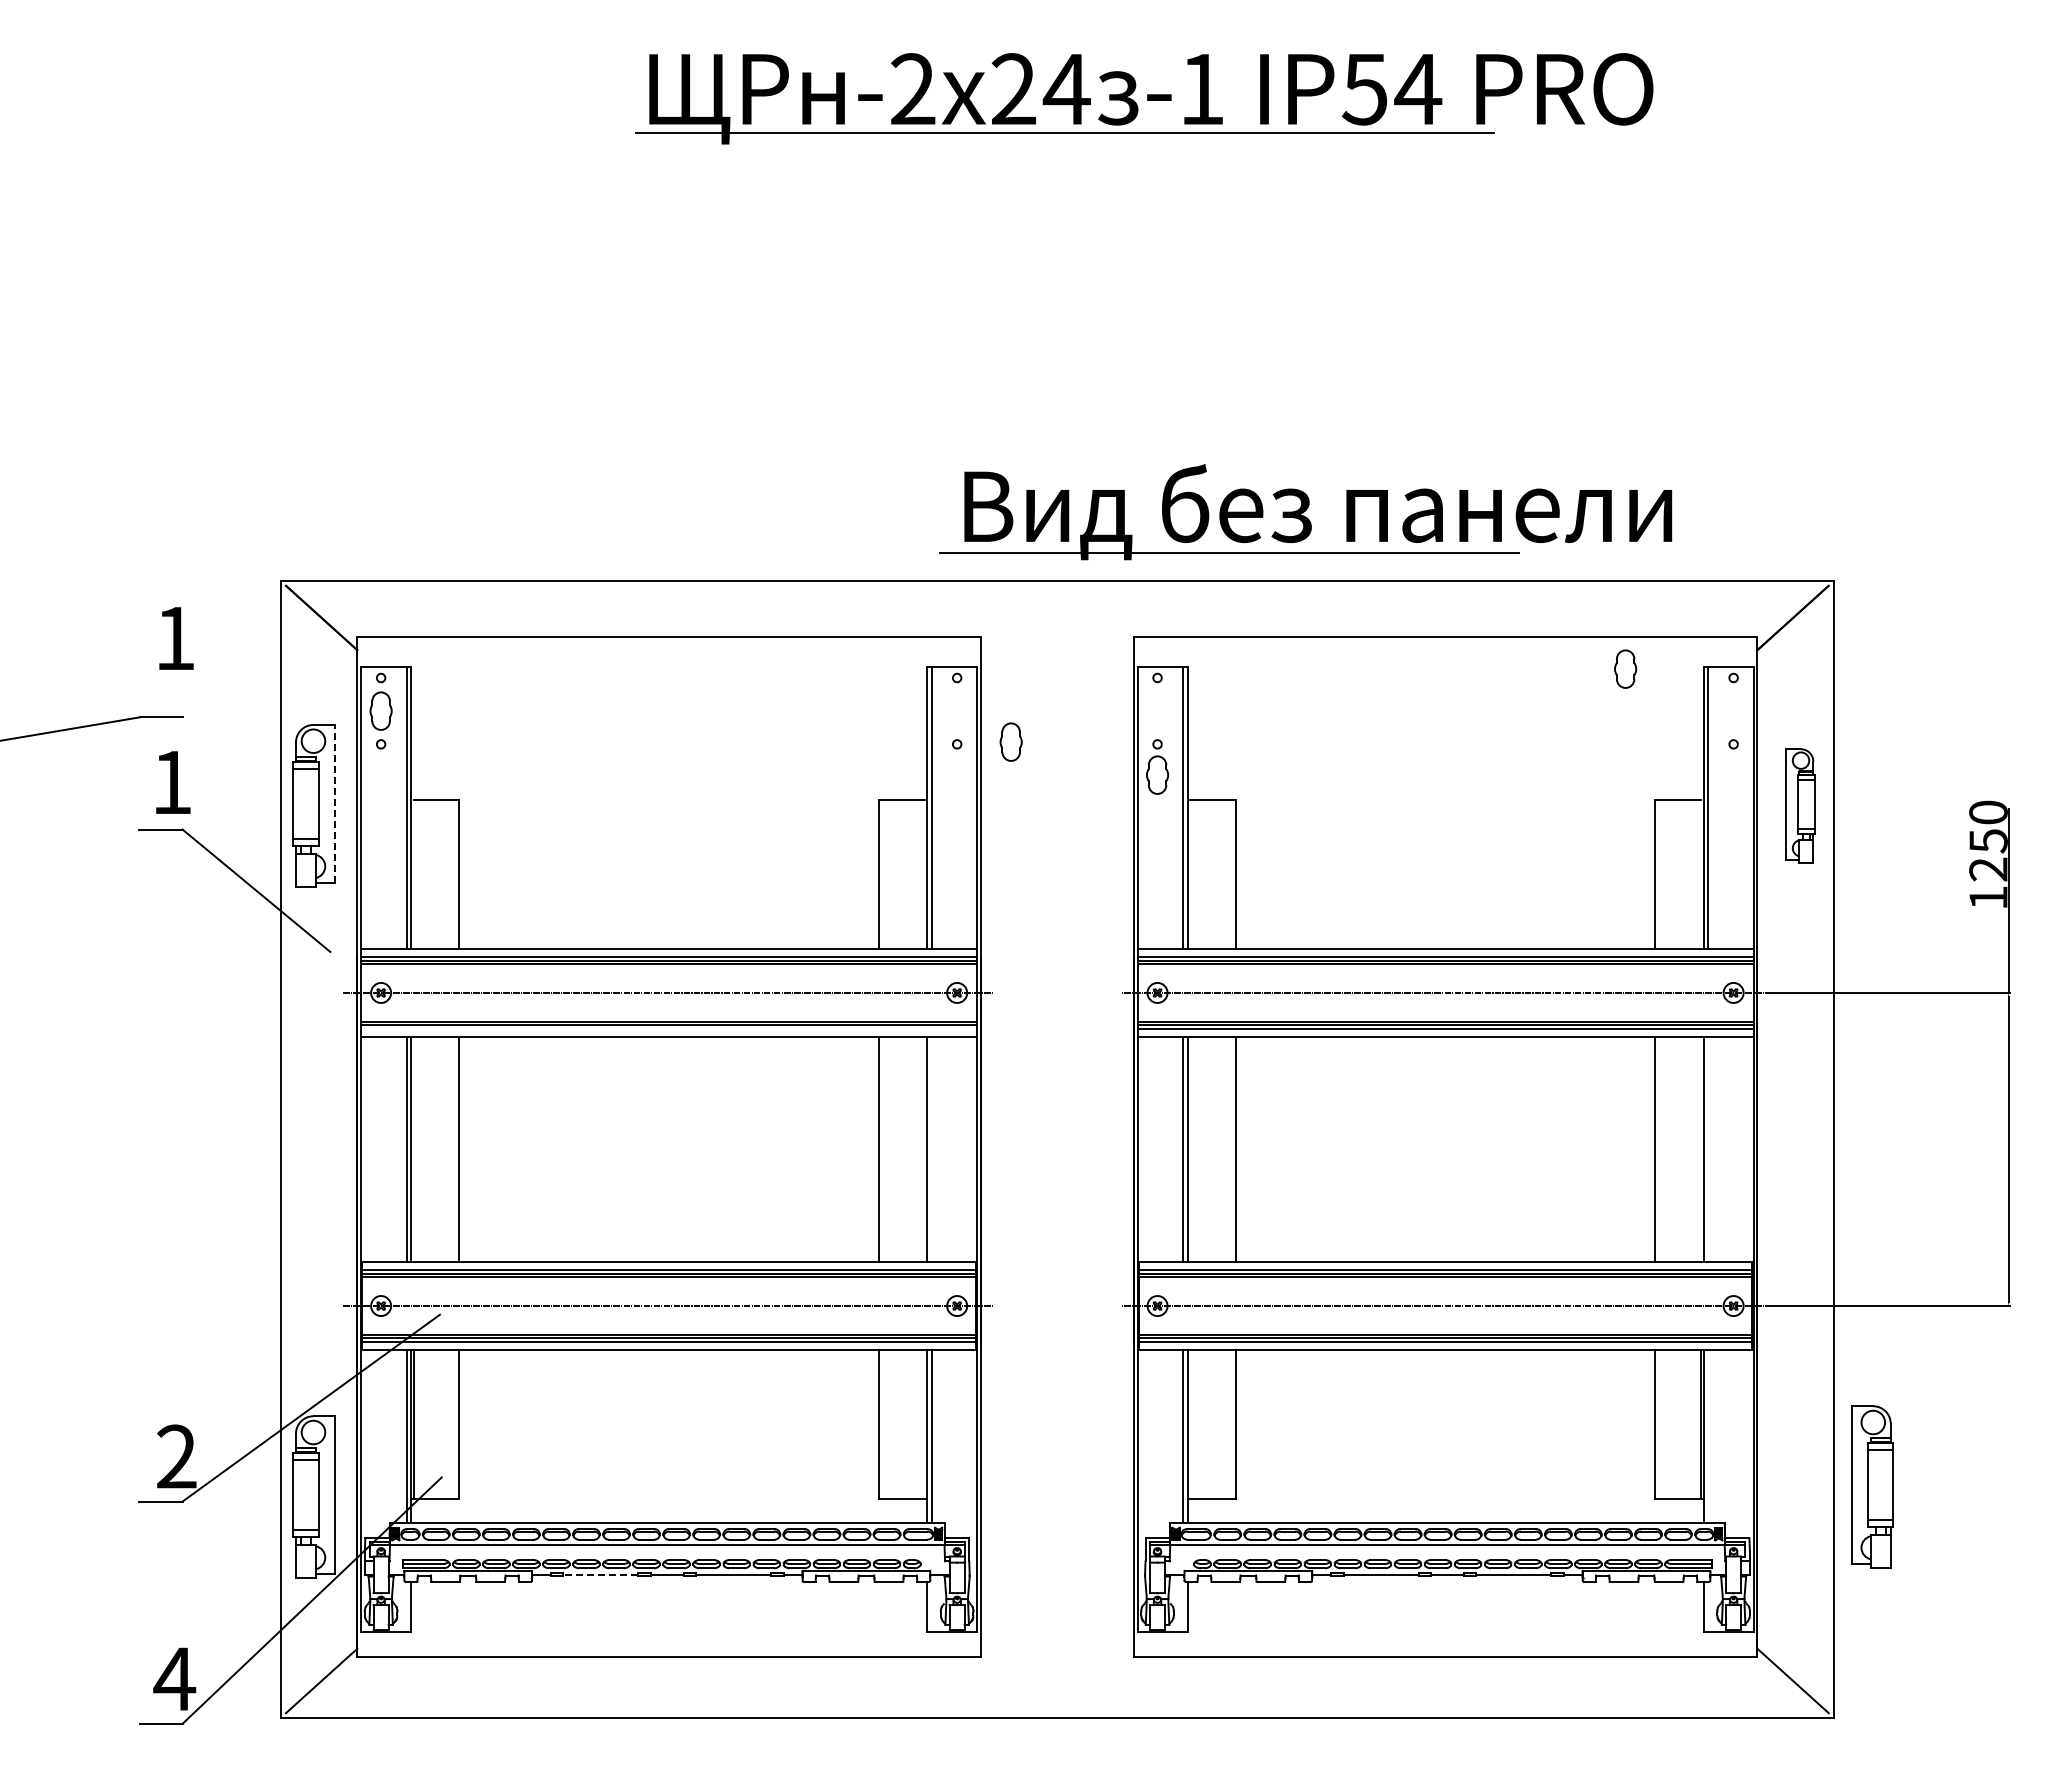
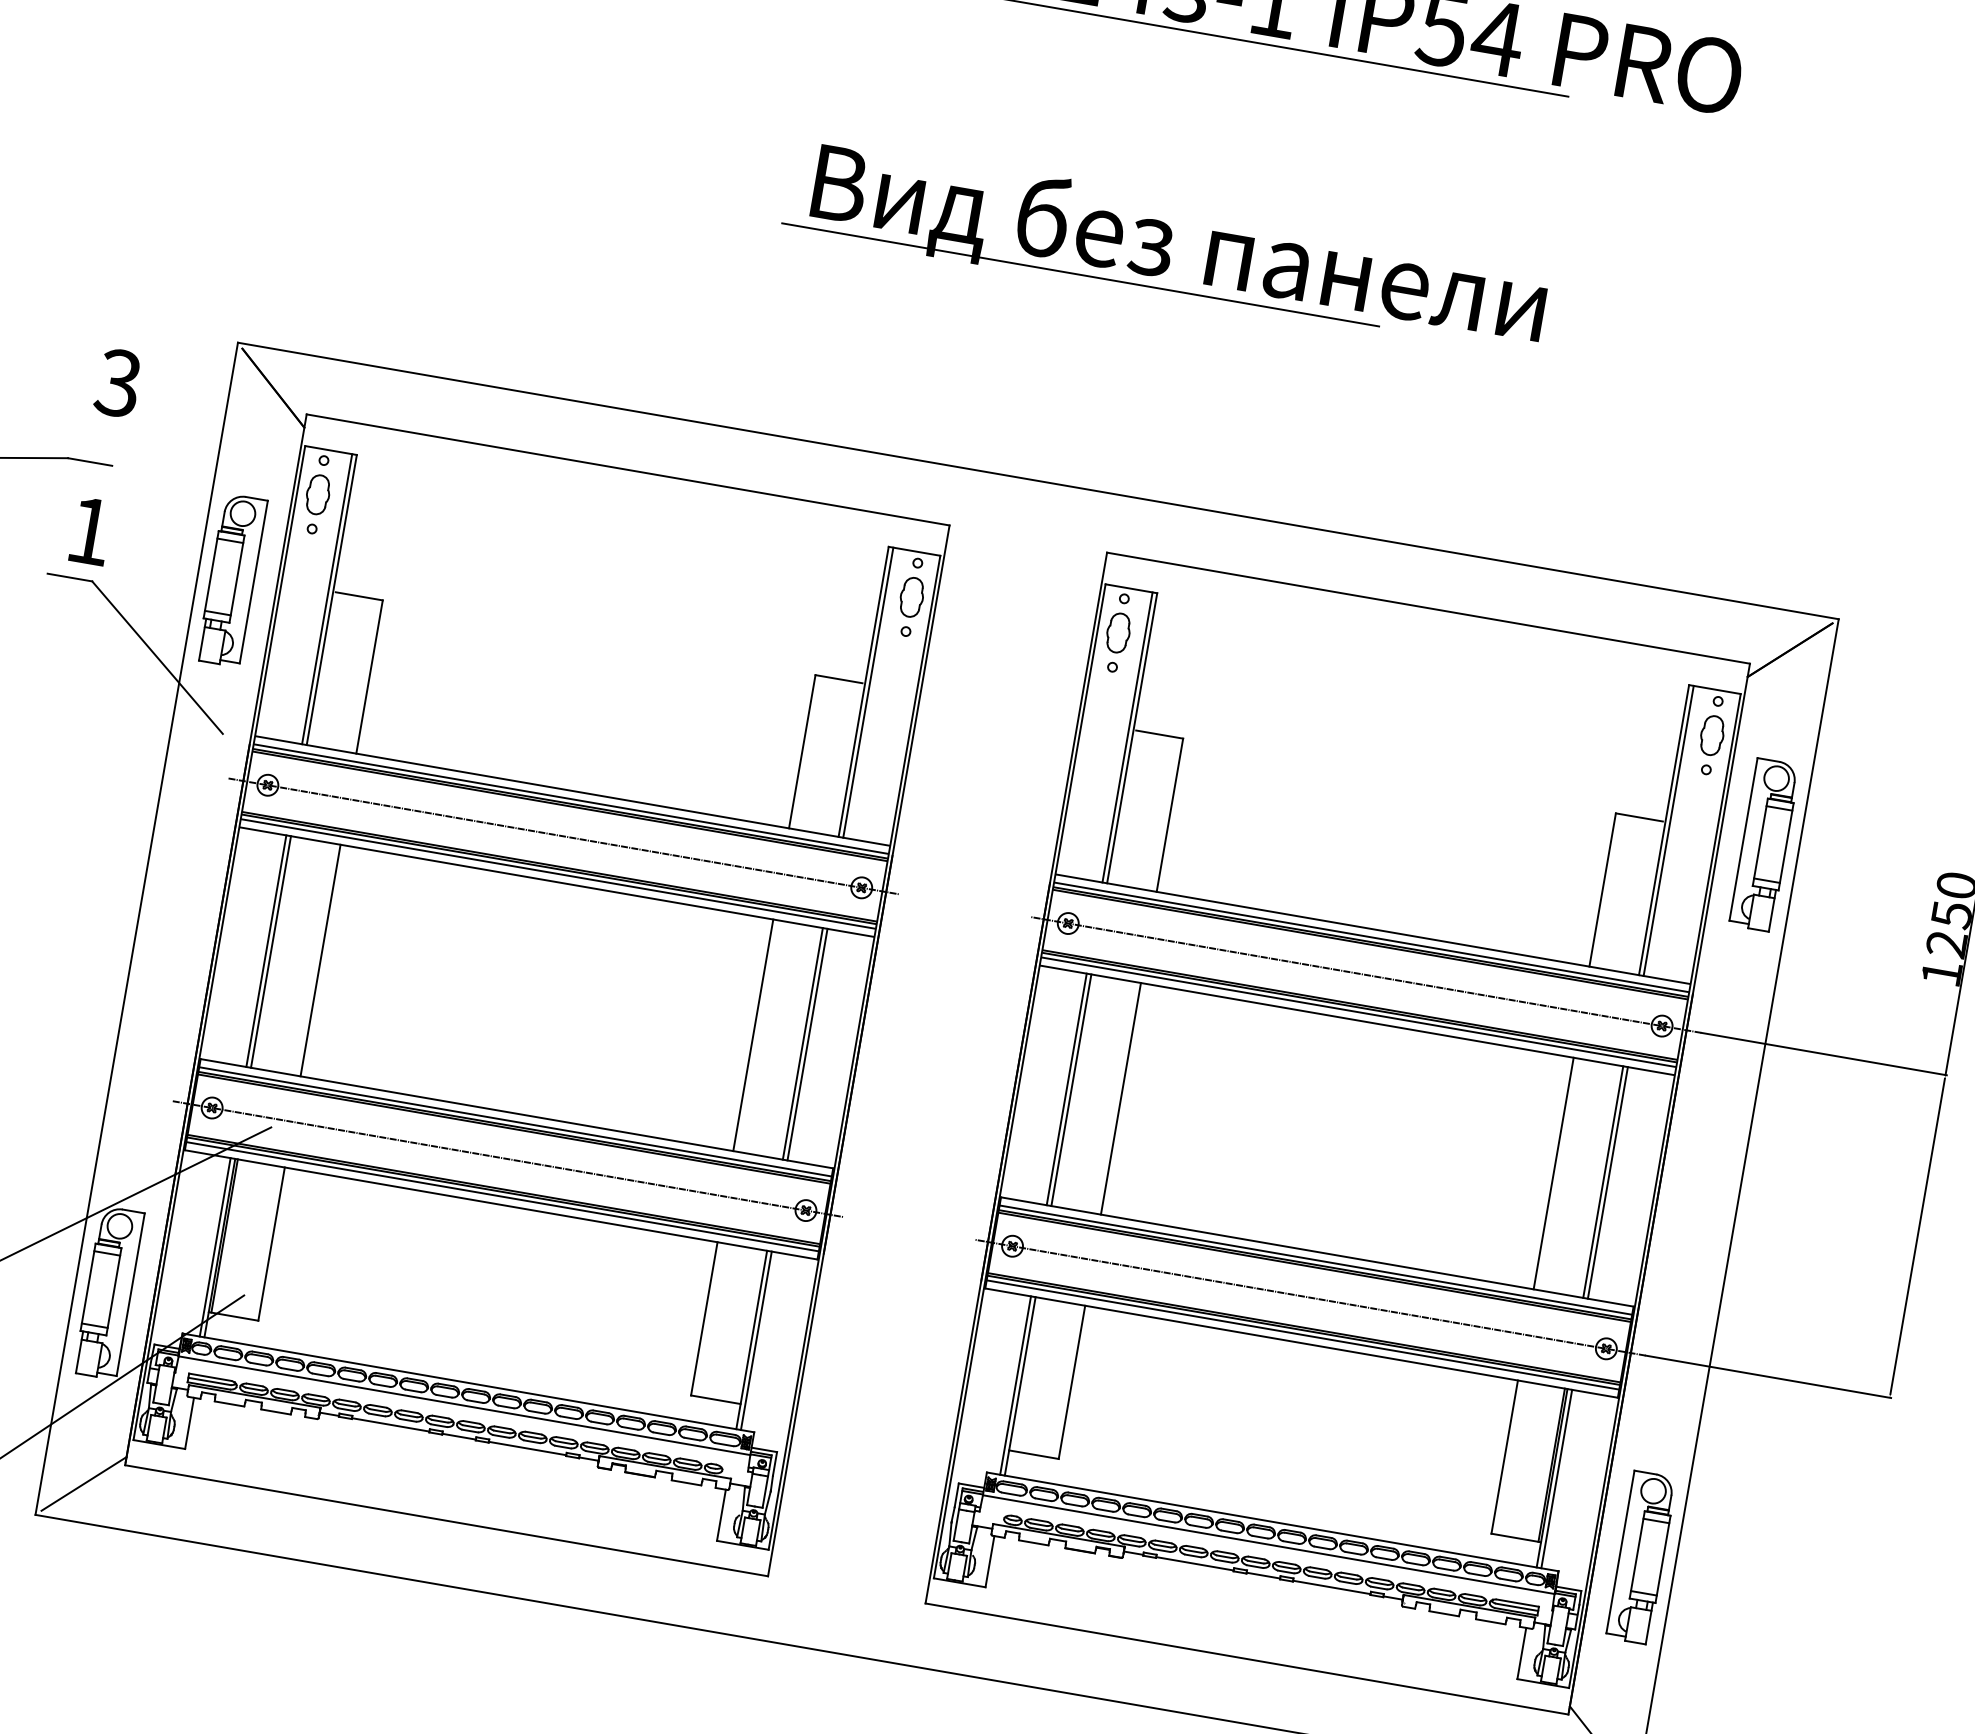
part: (1305, 512) -> (1166, 246), moved
text: (174, 638) -> (118, 383), 1 -> 3
part: (1625, 668) -> (1712, 734), moved
part: (1010, 741) -> (911, 596), moved
part: (1157, 774) -> (1118, 632), moved
line: (334, 803) -> (253, 581), dashed -> solid
part: (1800, 805) -> (1764, 844), size x1.43
line: (668, 1029) -> (557, 874), added
line: (931, 1149) -> (807, 1044), added
line: (1708, 1149) -> (1608, 1182), added
line: (1708, 1436) -> (1557, 1478), added
part: (1872, 1486) -> (1641, 1557), moved
line: (600, 1575) -> (390, 1424), dashed -> solid

